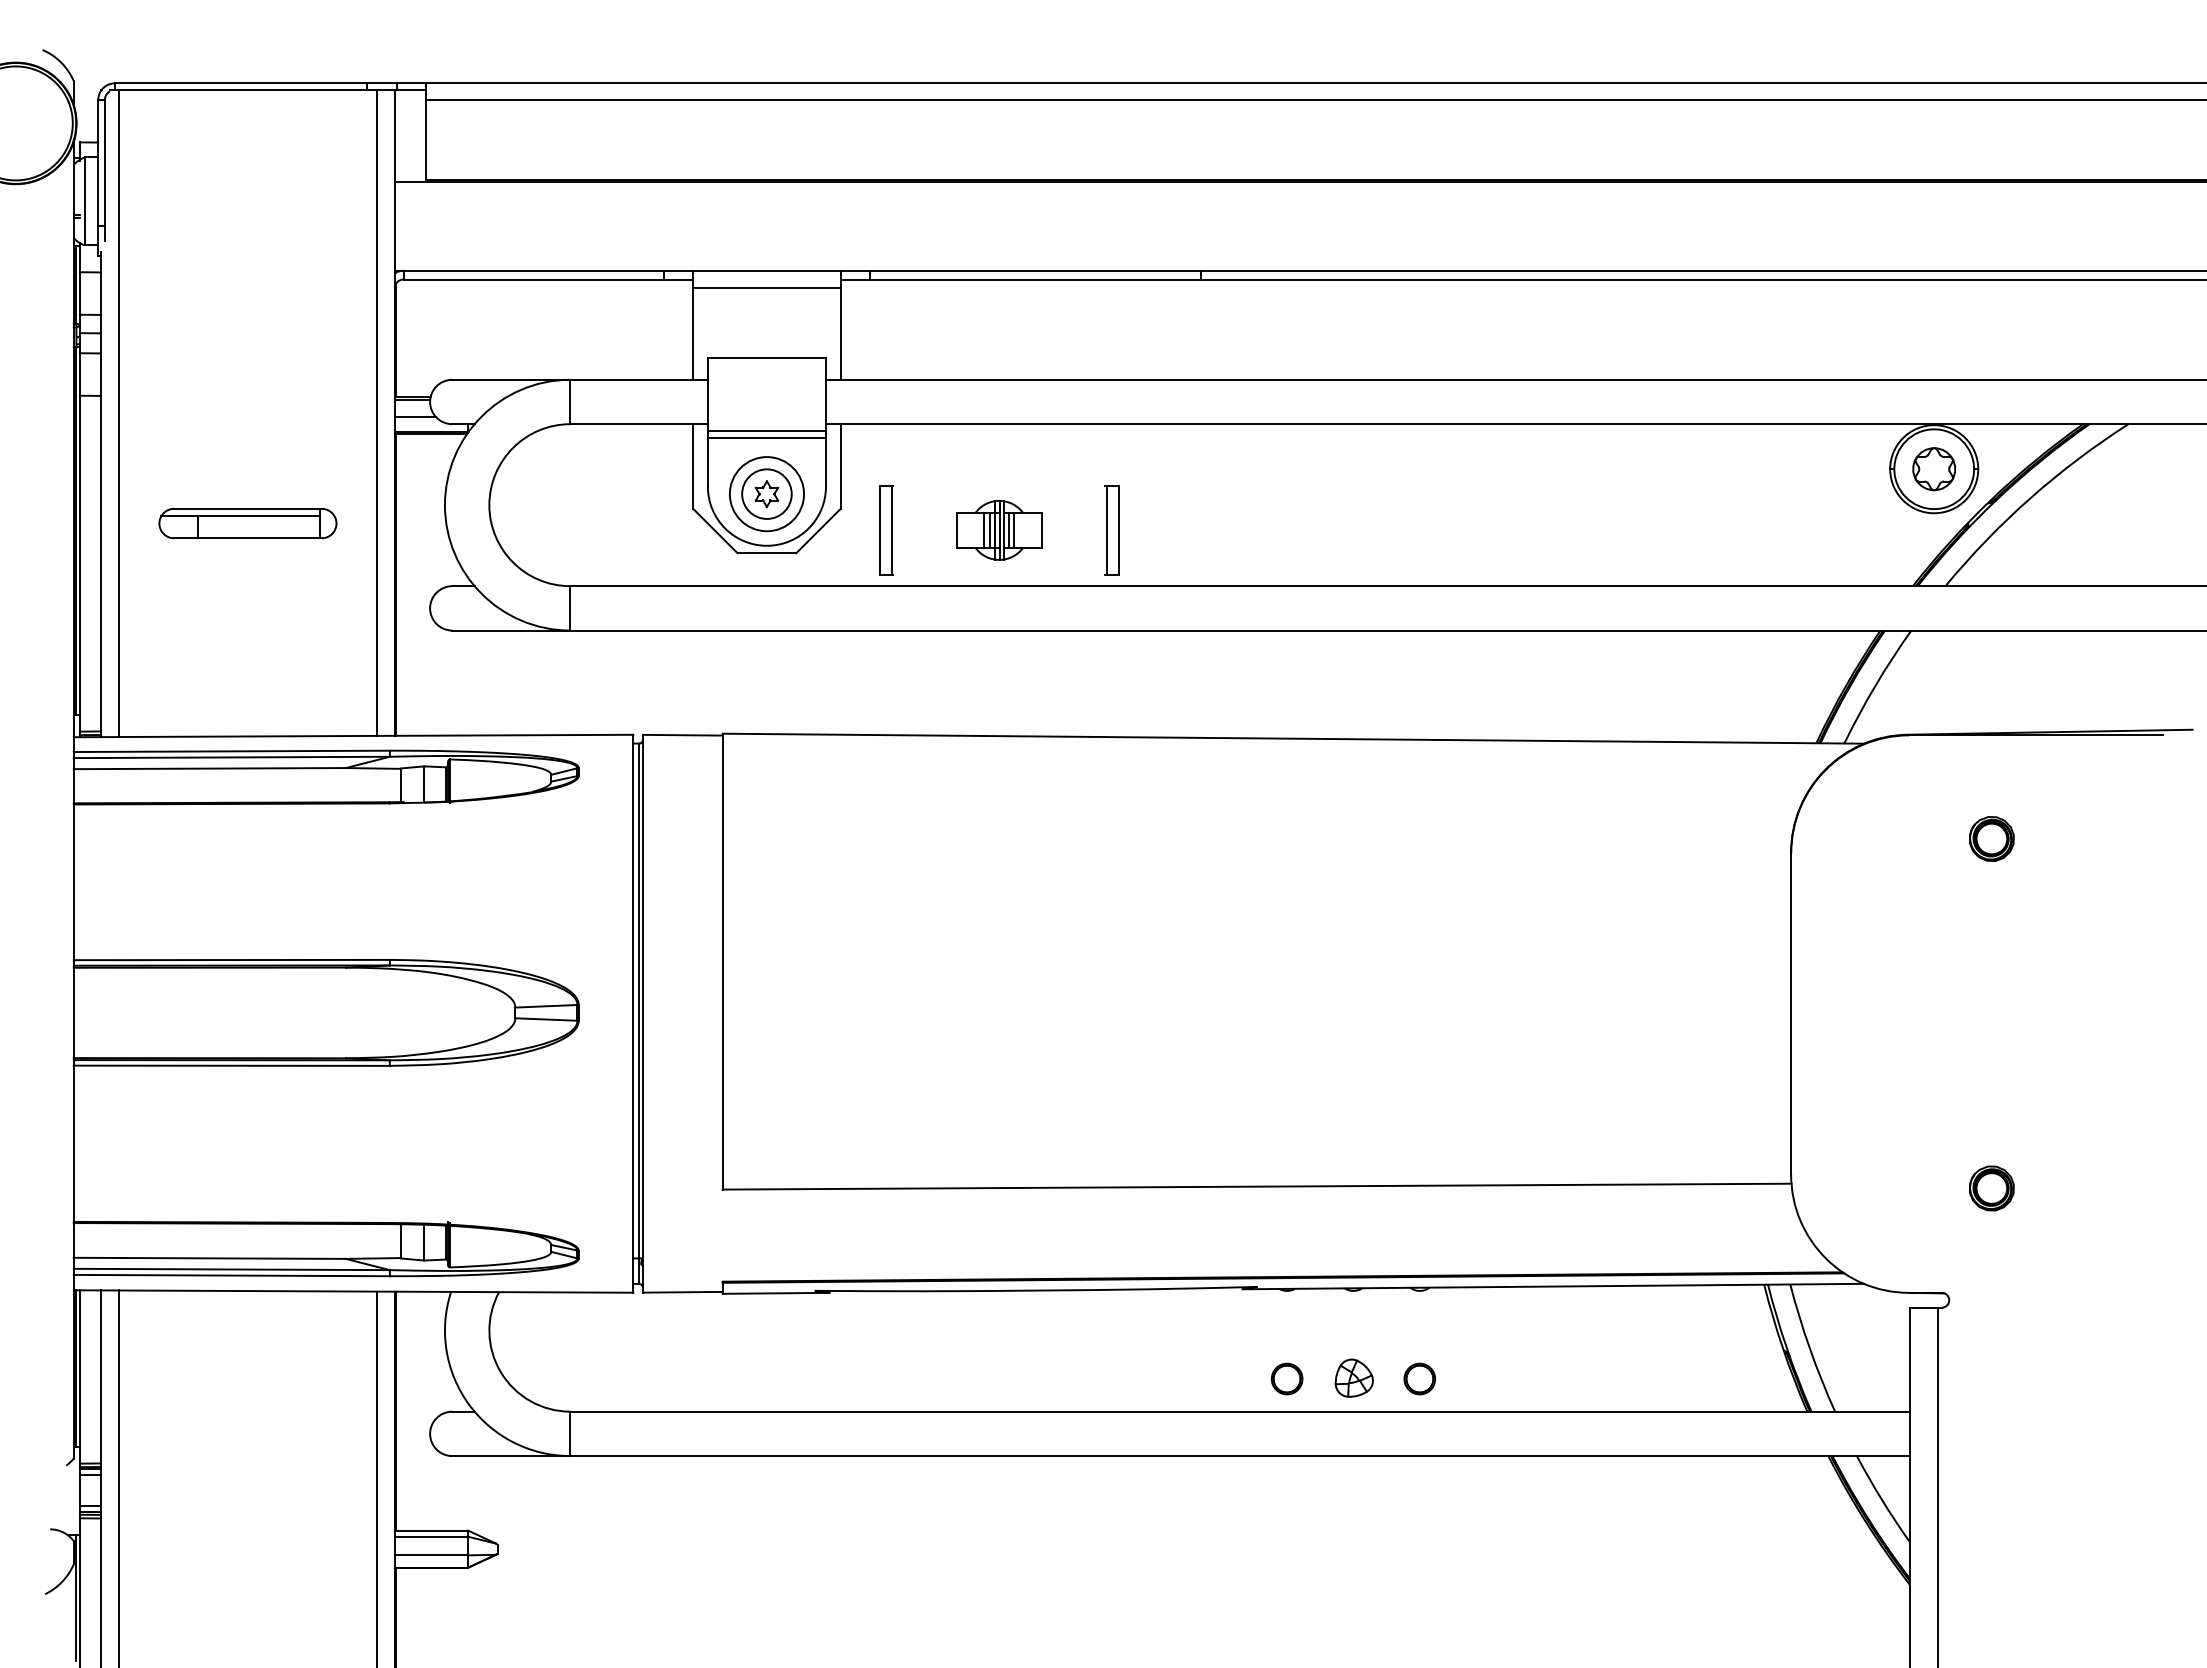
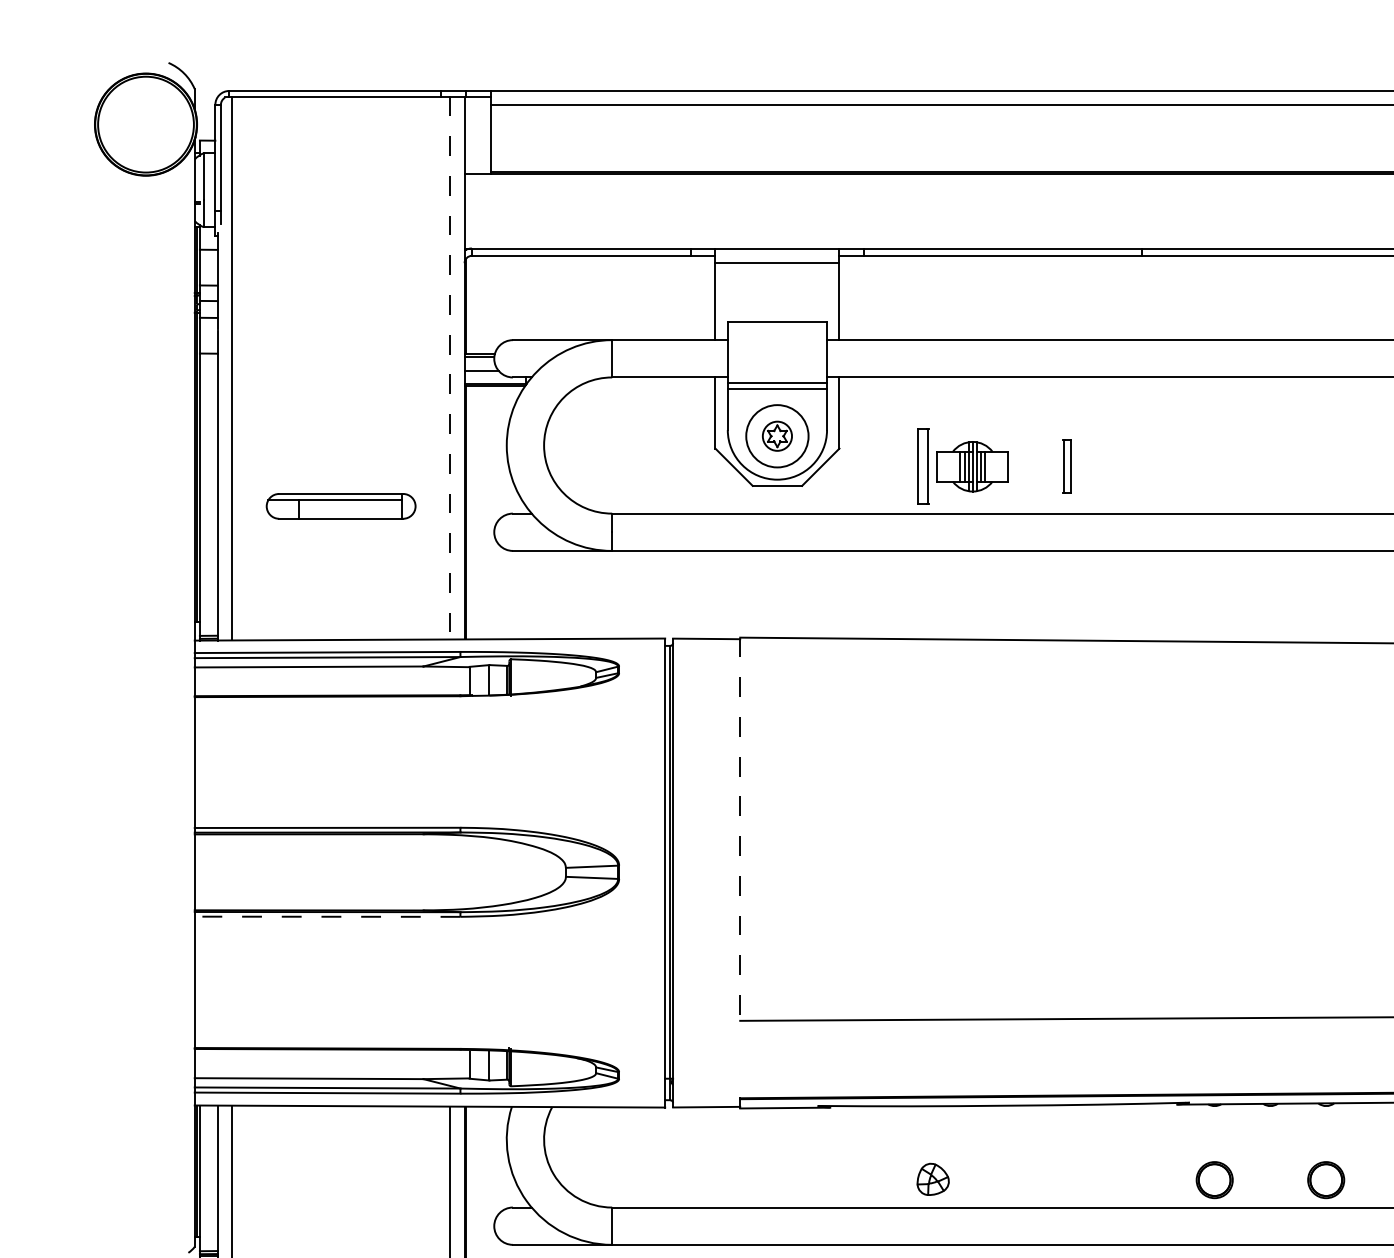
line: (377, 412) -> (450, 367), solid -> dashed
circle: (766, 493) -> (777, 435), size x0.7
part: (247, 523) -> (340, 506), moved
part: (886, 530) -> (923, 466), moved
part: (1111, 530) -> (1067, 466), size x0.7
line: (722, 961) -> (740, 829), solid -> dashed
line: (231, 1065) -> (327, 916), solid -> dashed
part: (1353, 1377) -> (932, 1178), moved
part: (1286, 1378) -> (1214, 1179), size x1.4
part: (1419, 1378) -> (1325, 1179), size x1.4

